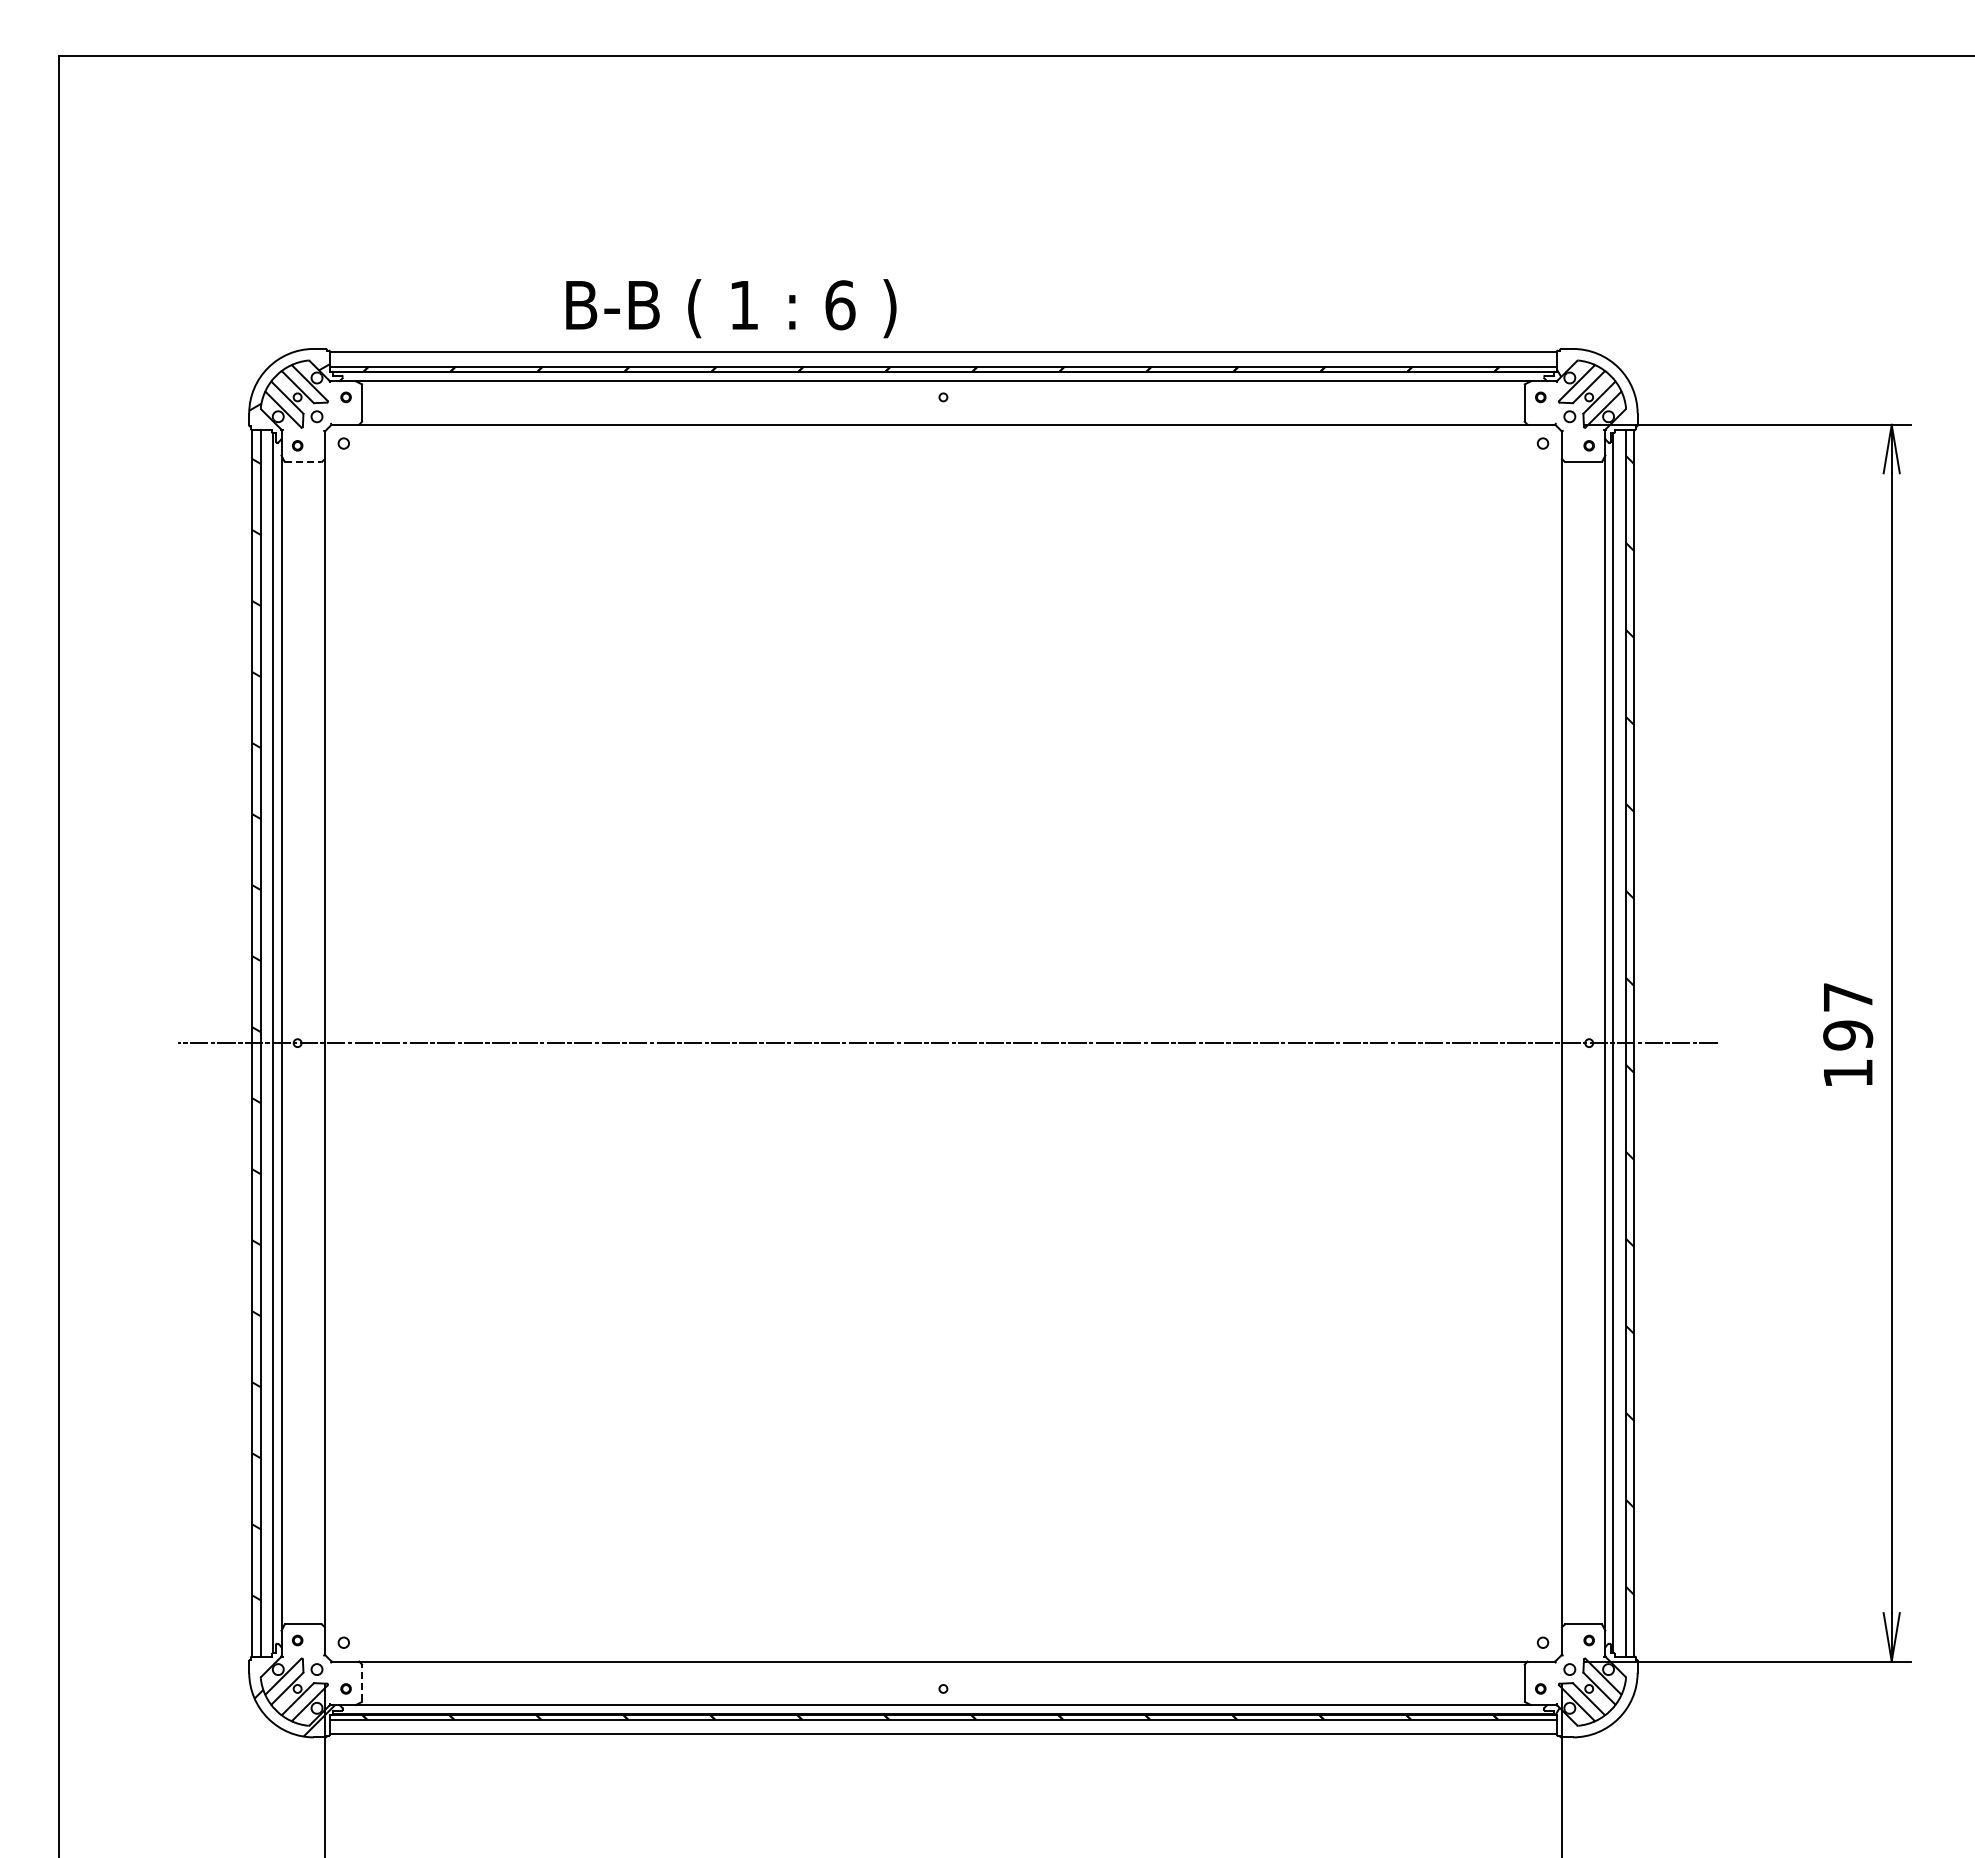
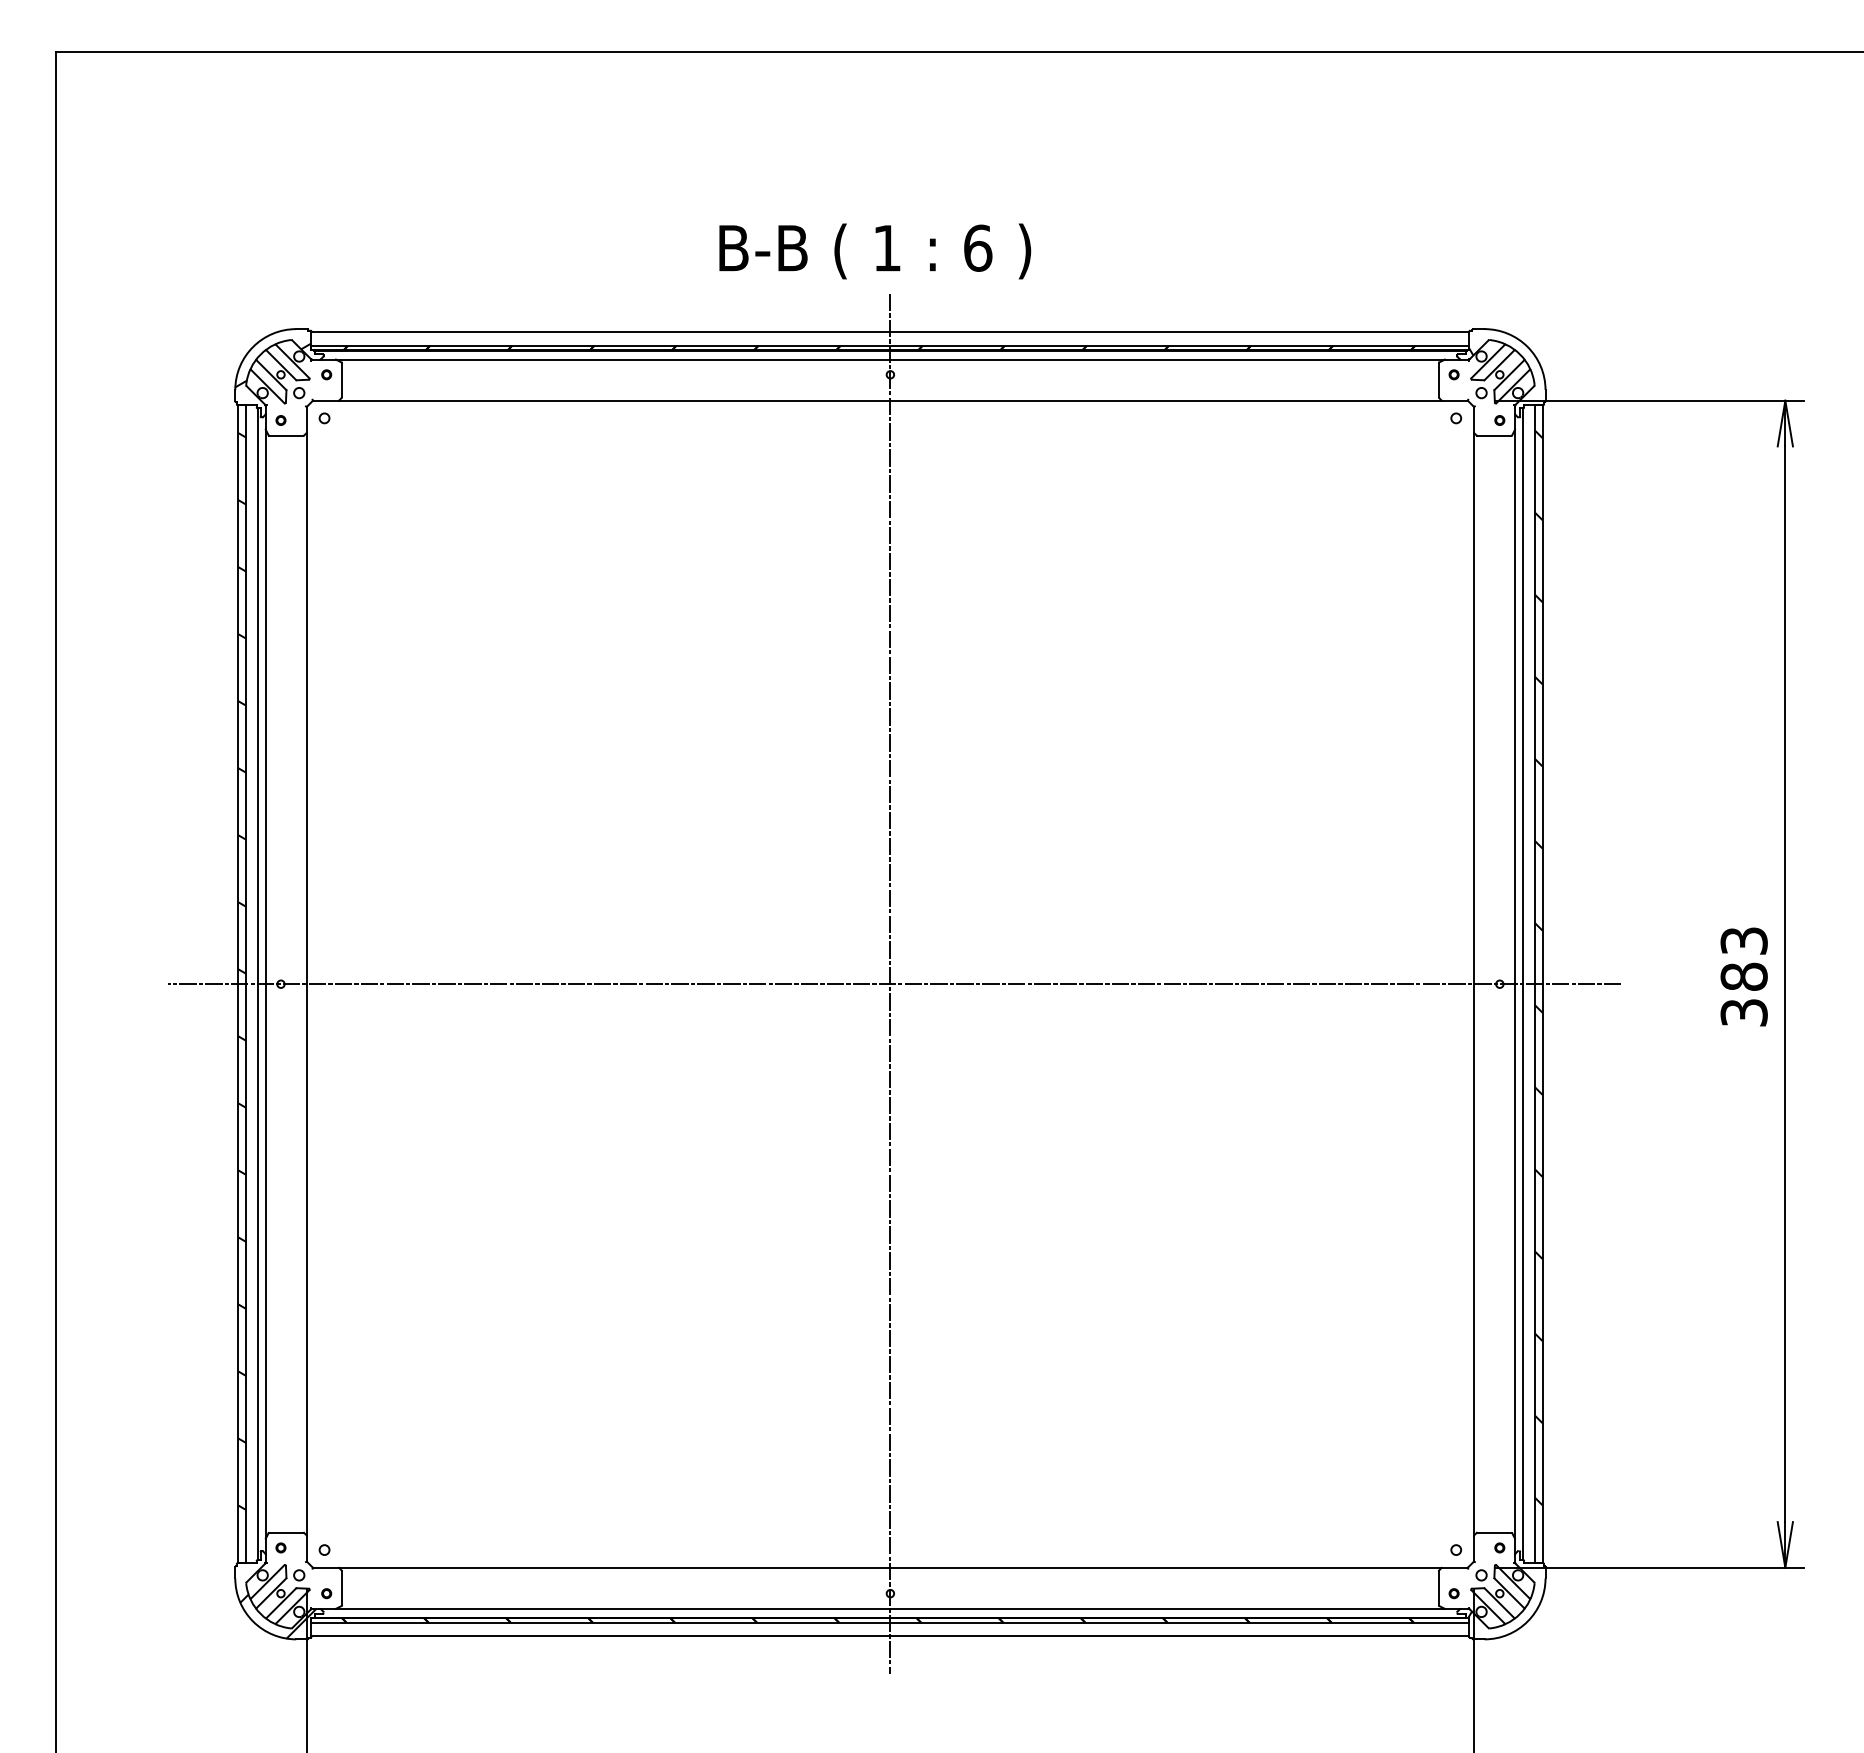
text: (731, 308) -> (875, 251), moved
line: (303, 461) -> (286, 435), dashed -> solid
text: (1848, 1035) -> (1744, 977), 197 -> 383
line: (943, 1042) -> (890, 983), added
line: (362, 1682) -> (342, 1587), dashed -> solid

